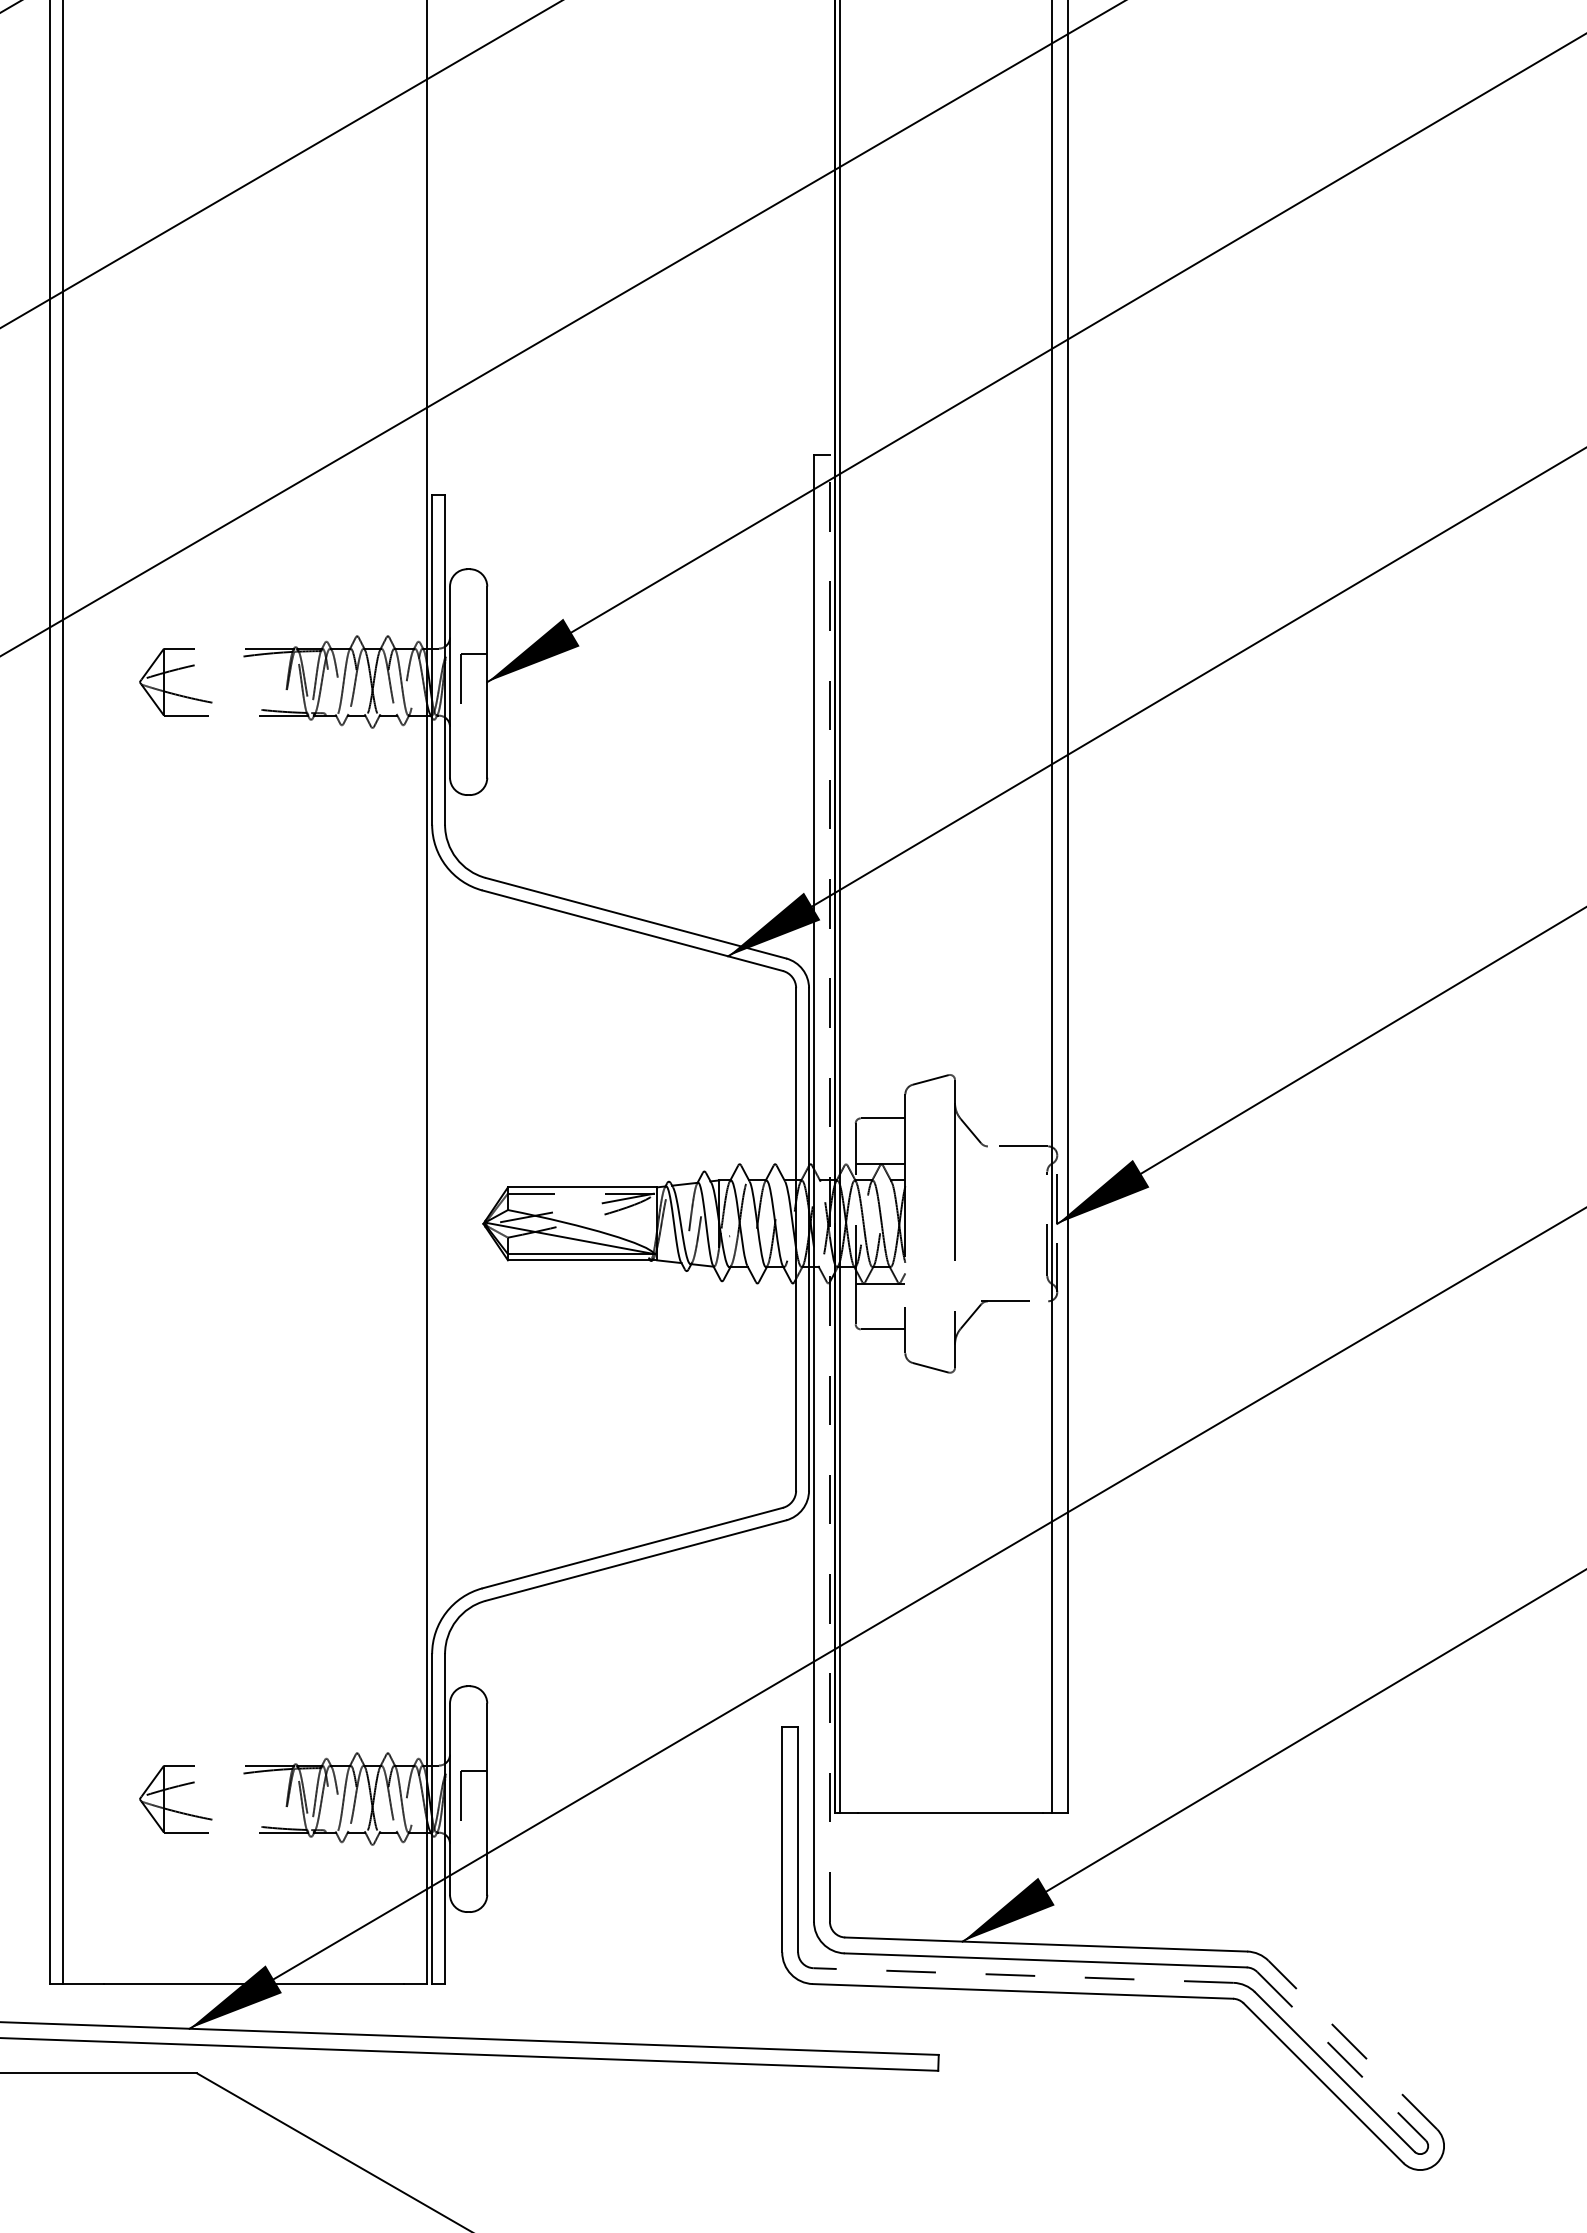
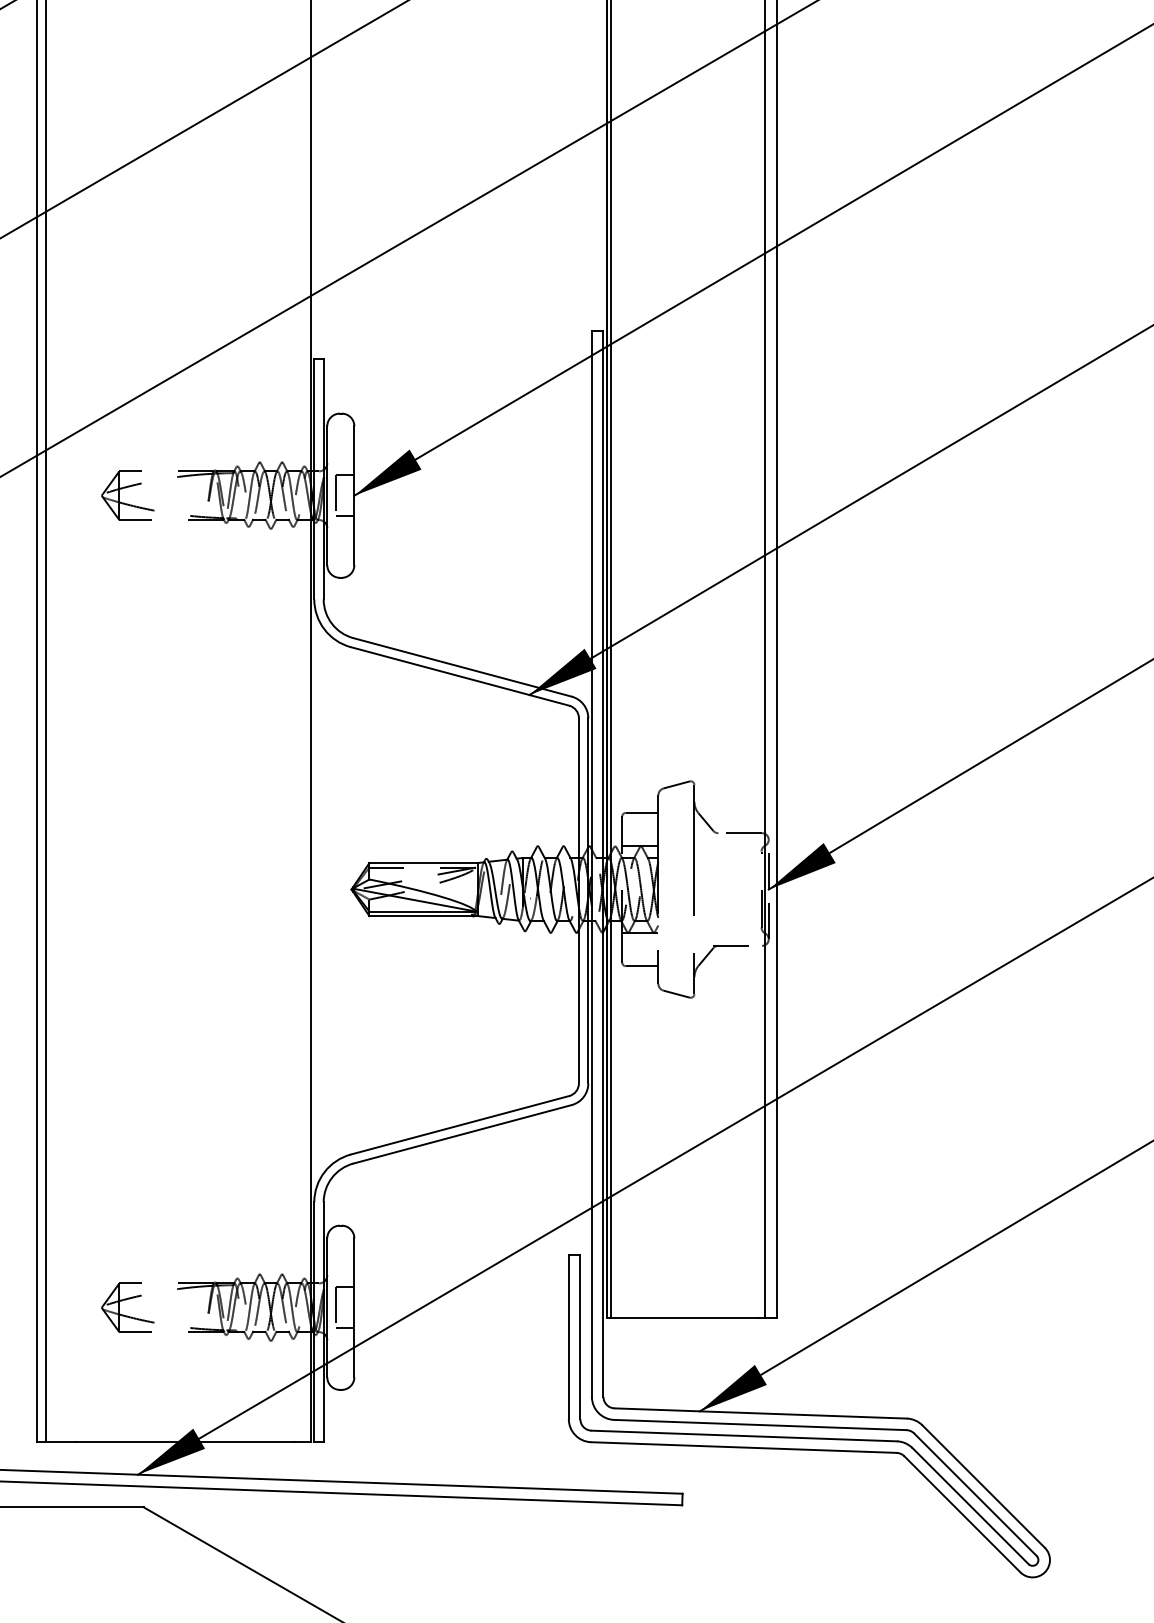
line: (474, 710) -> (345, 516), added
line: (829, 1187) -> (603, 863), dashed -> solid
line: (474, 1827) -> (345, 1328), added
line: (1023, 1975) -> (744, 1435), dashed -> solid
line: (1352, 2044) -> (983, 1486), dashed -> solid
line: (1341, 2056) -> (975, 1494), dashed -> solid

